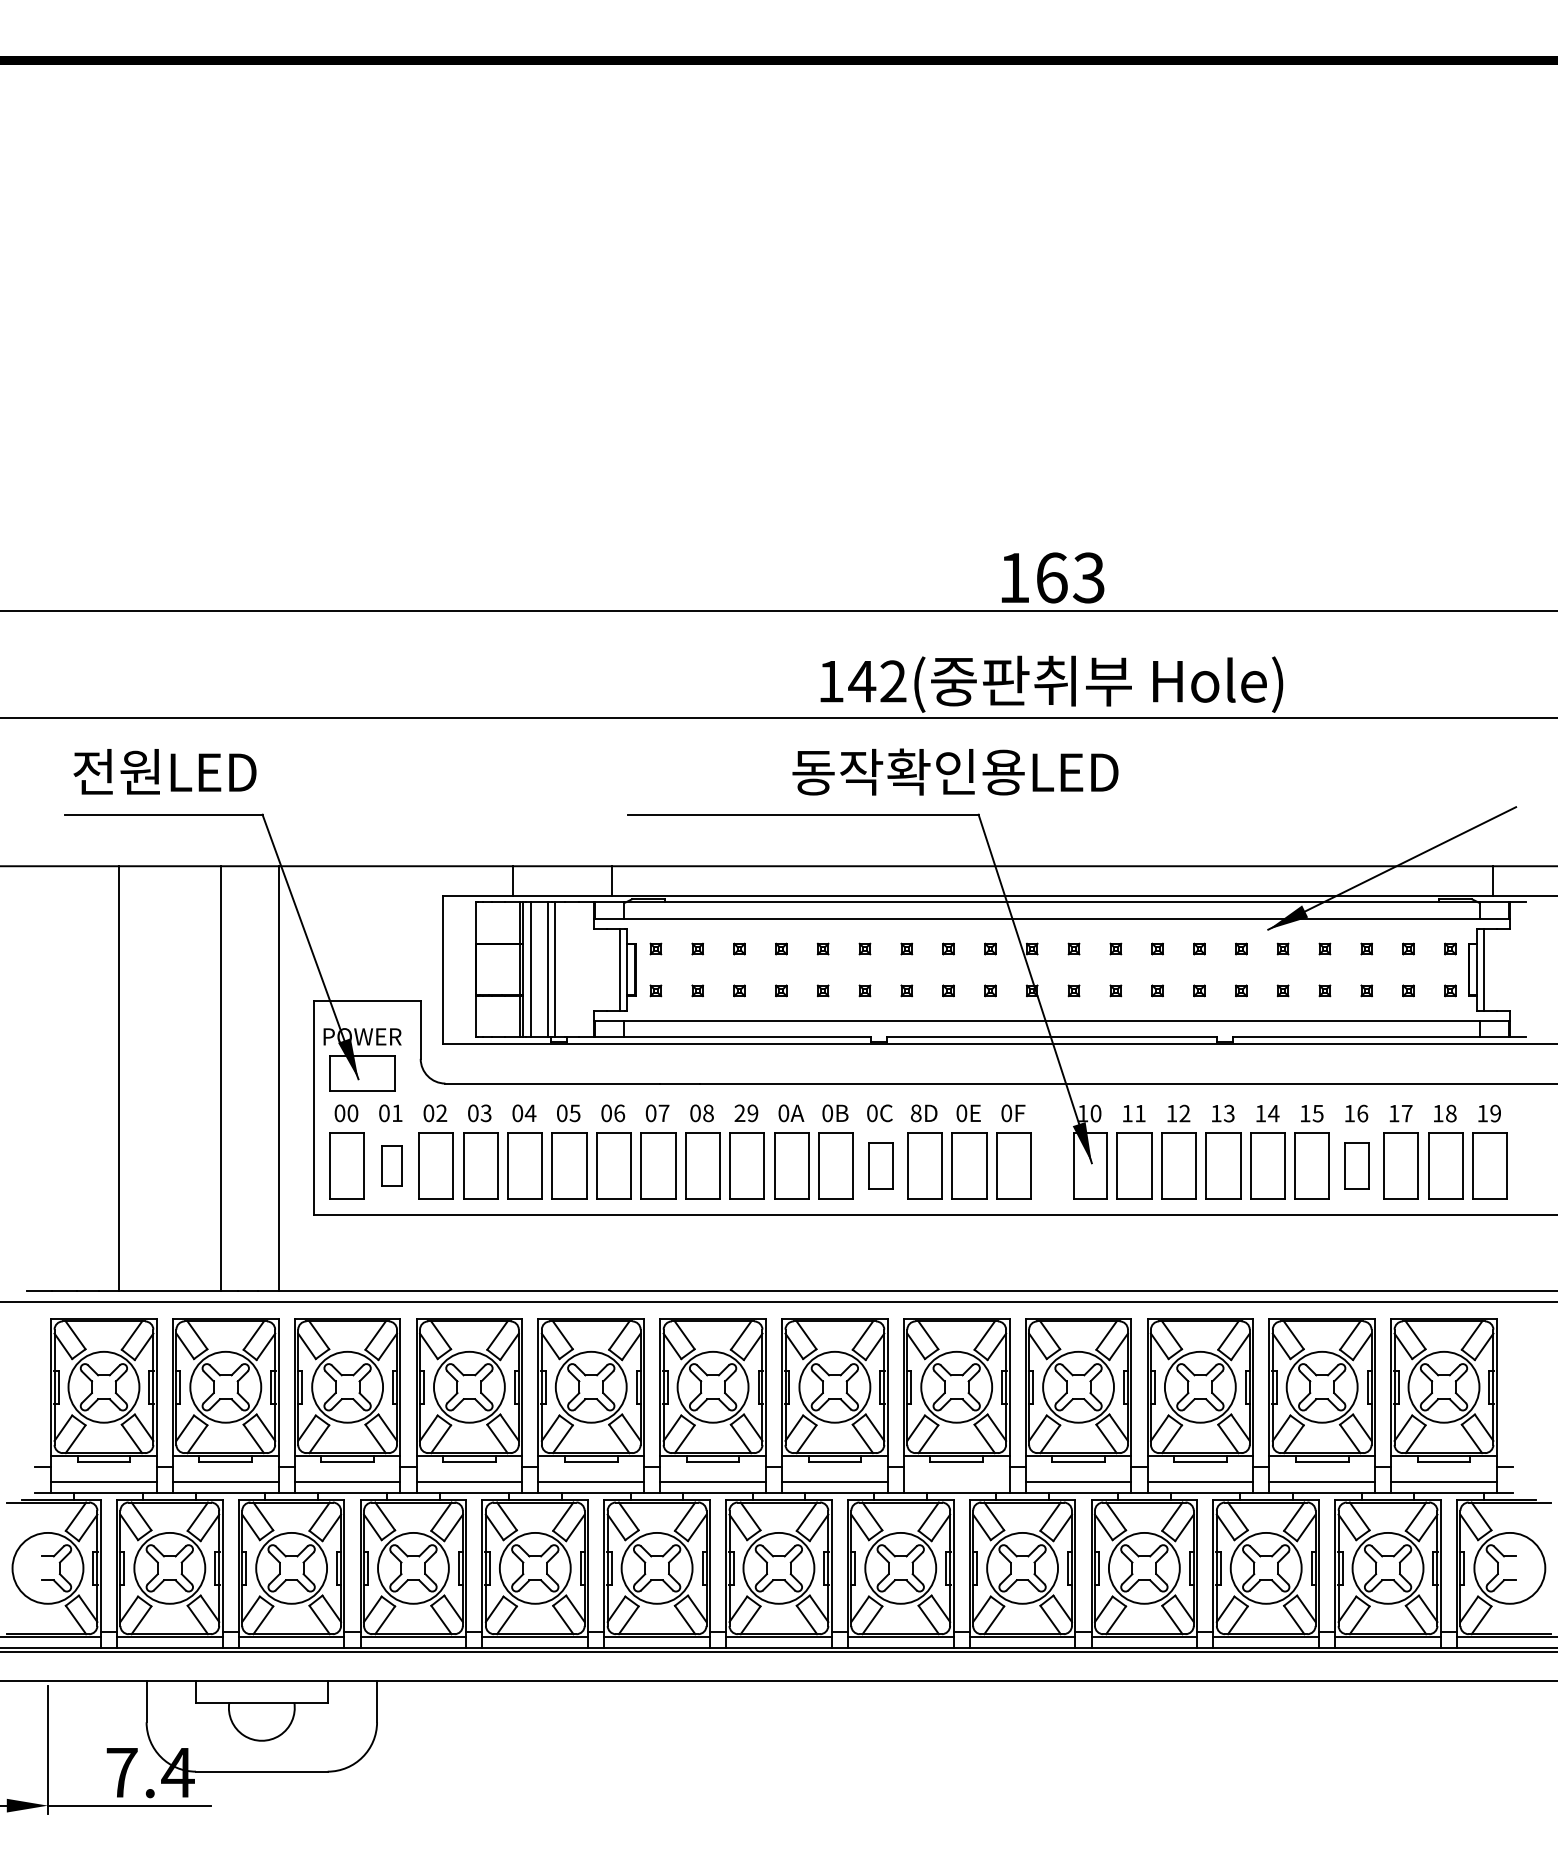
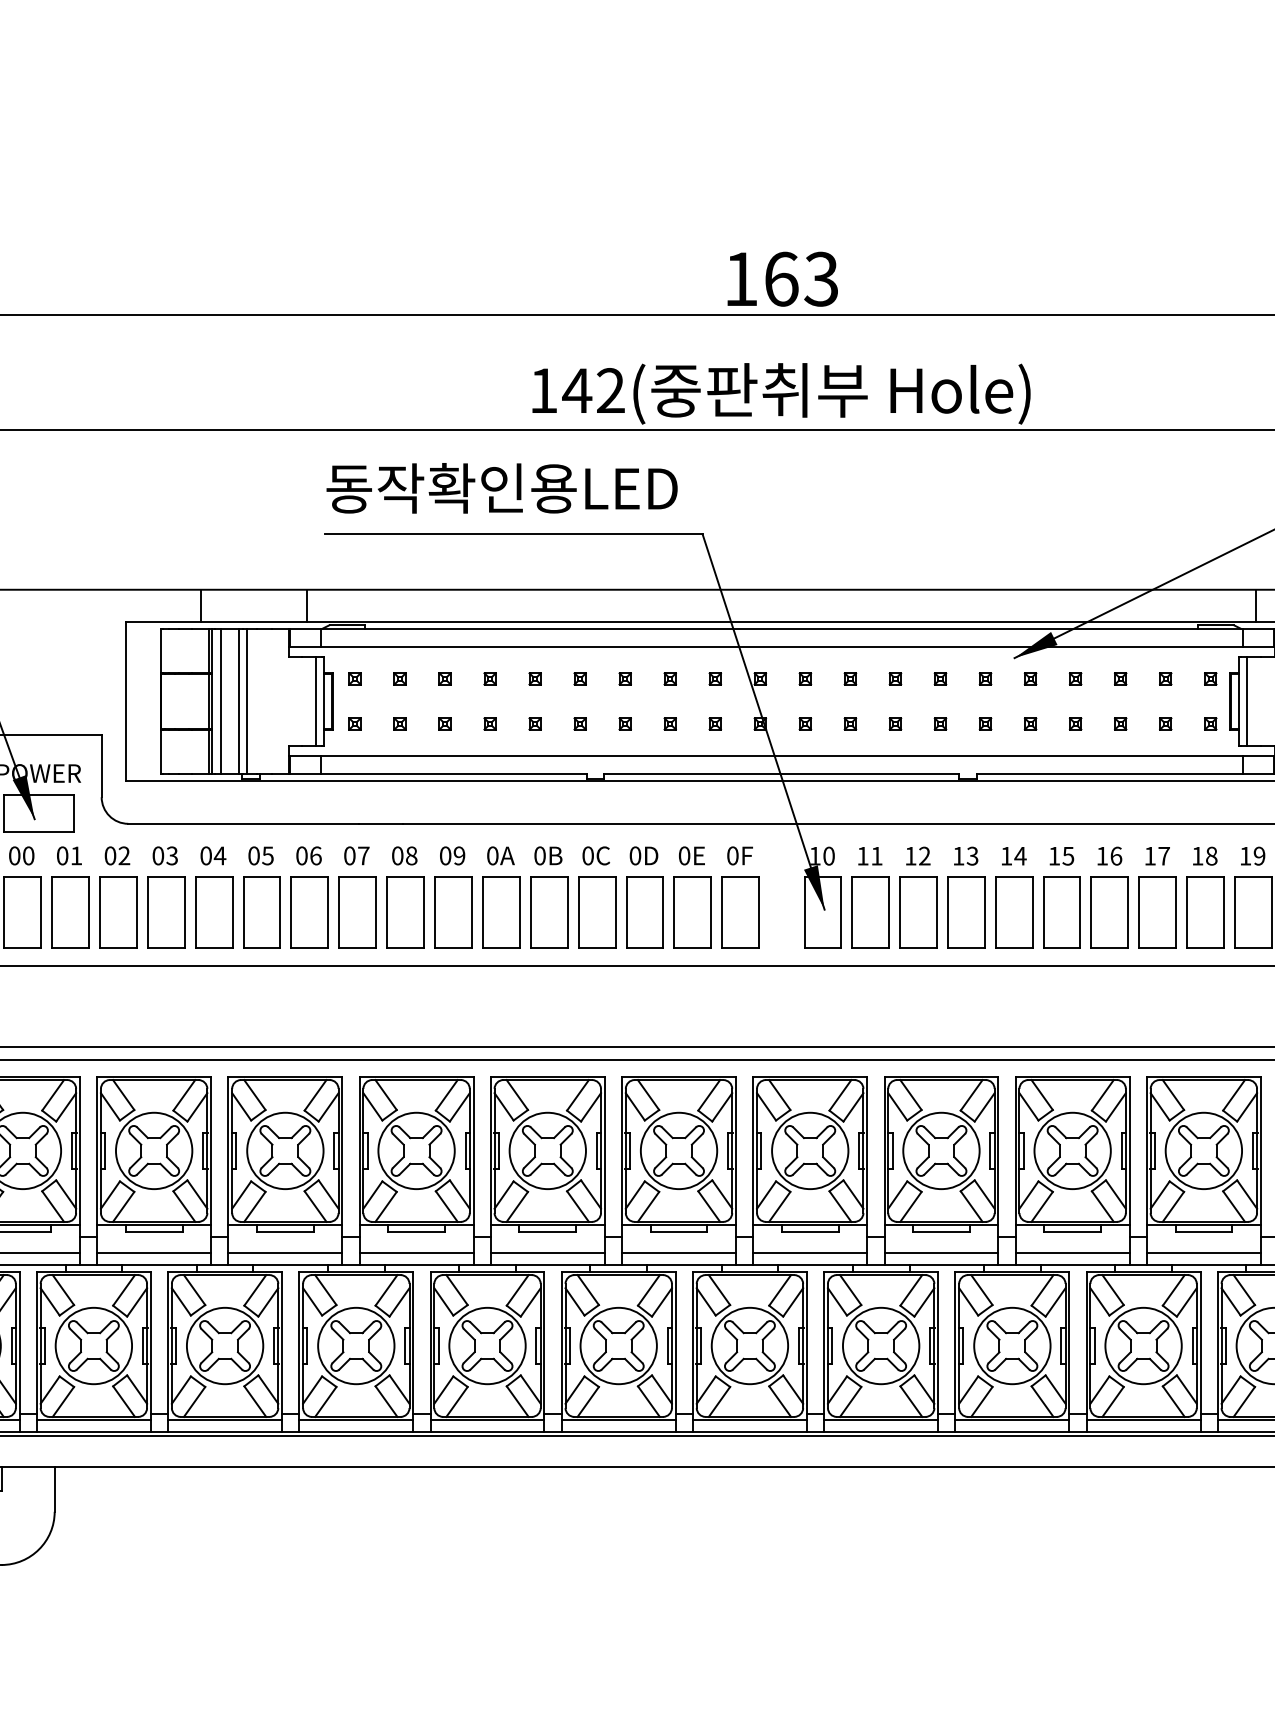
text: (955, 771) -> (502, 487), moved
text: (739, 1113) -> (445, 856), 29 -> 09
text: (916, 1113) -> (635, 856), 8D -> 0D
part: (391, 1165) -> (70, 912), size x1.67
part: (880, 1165) -> (596, 912), size x1.43
part: (1356, 1165) -> (1109, 912), size x1.43
line: (956, 1481) -> (678, 1252), added

